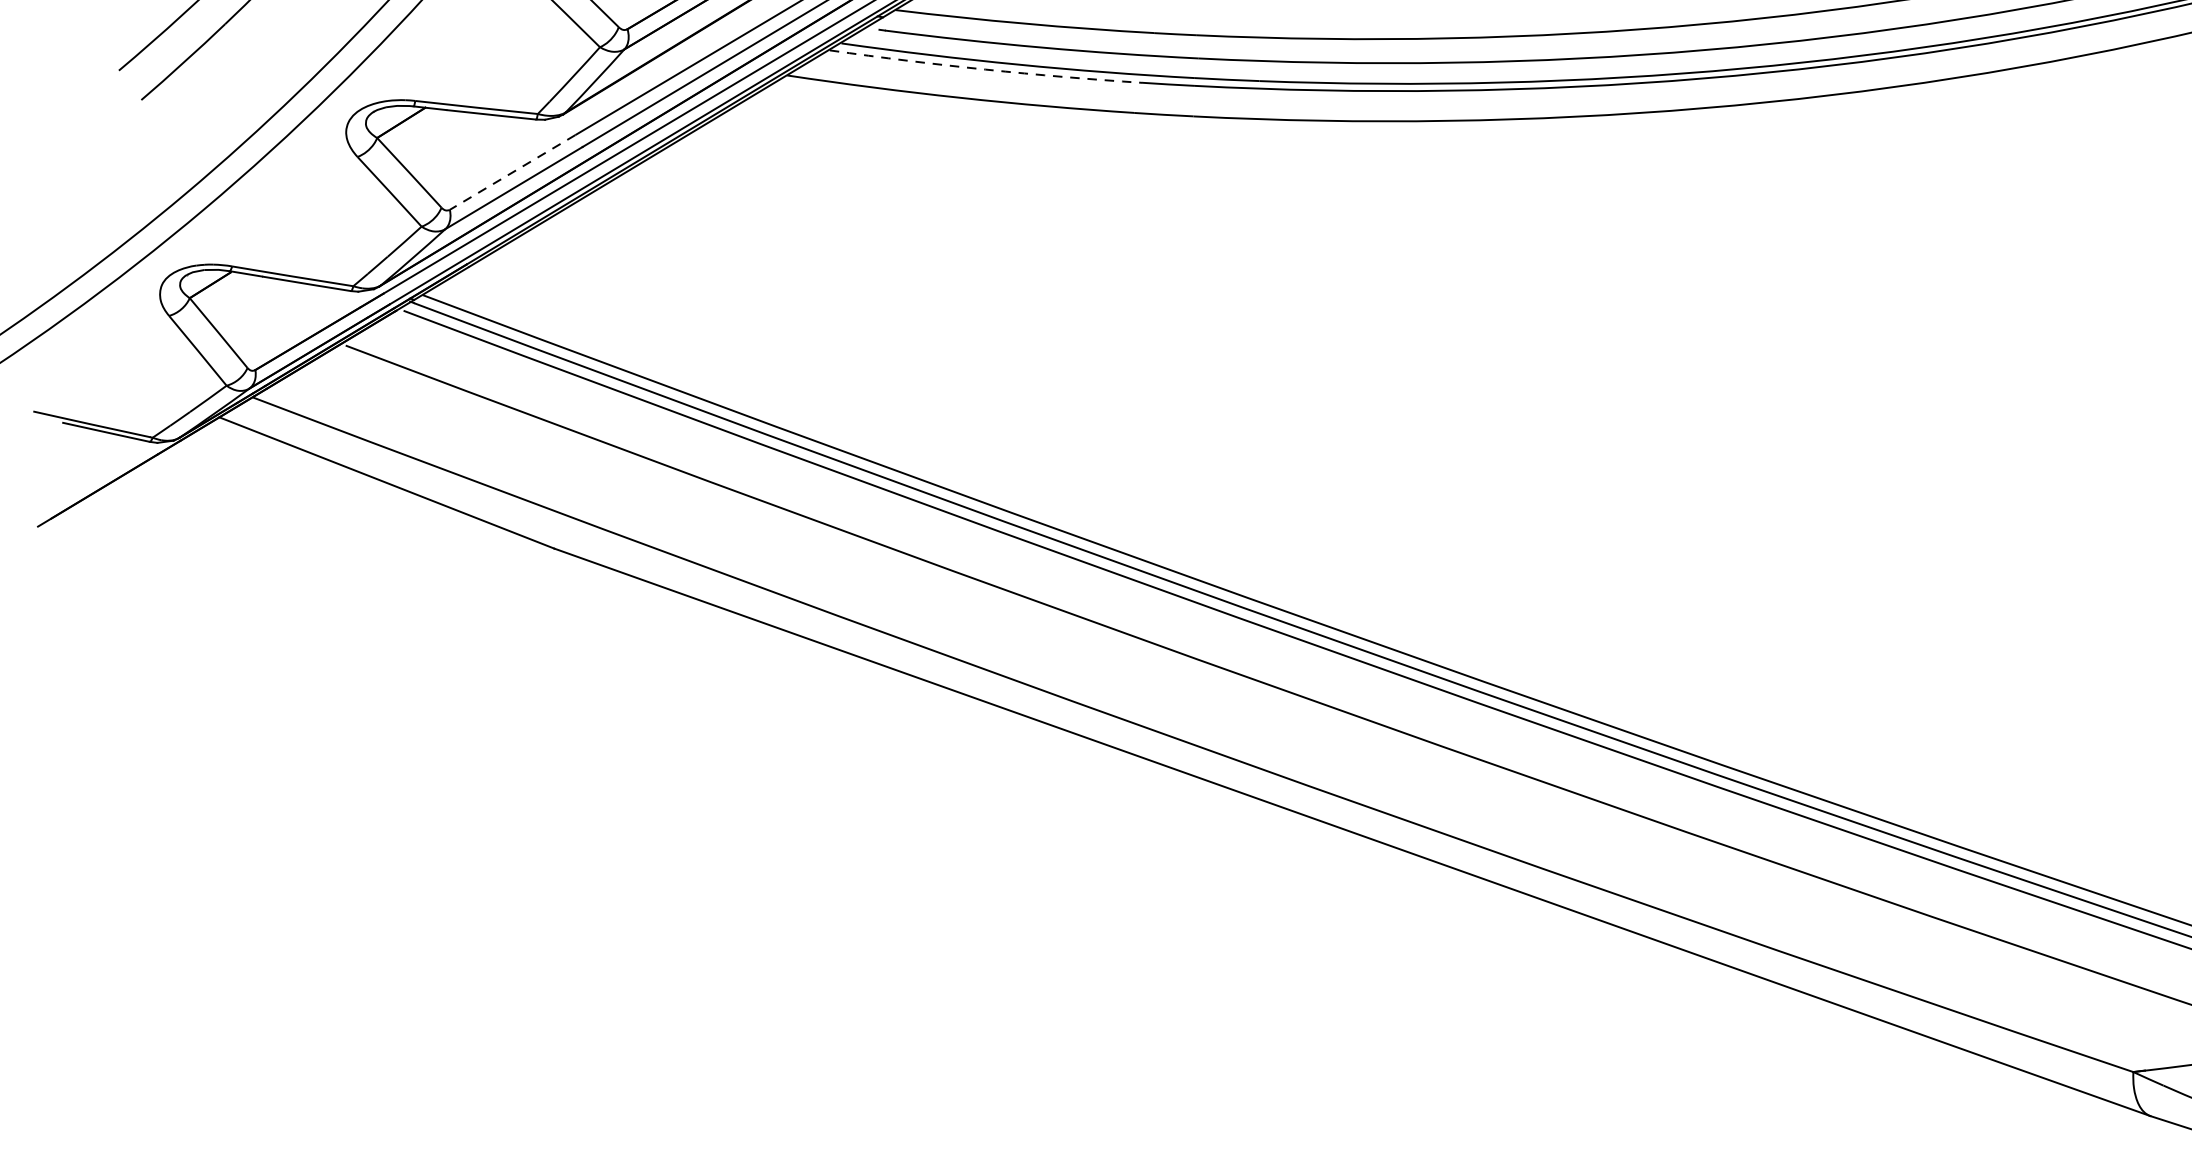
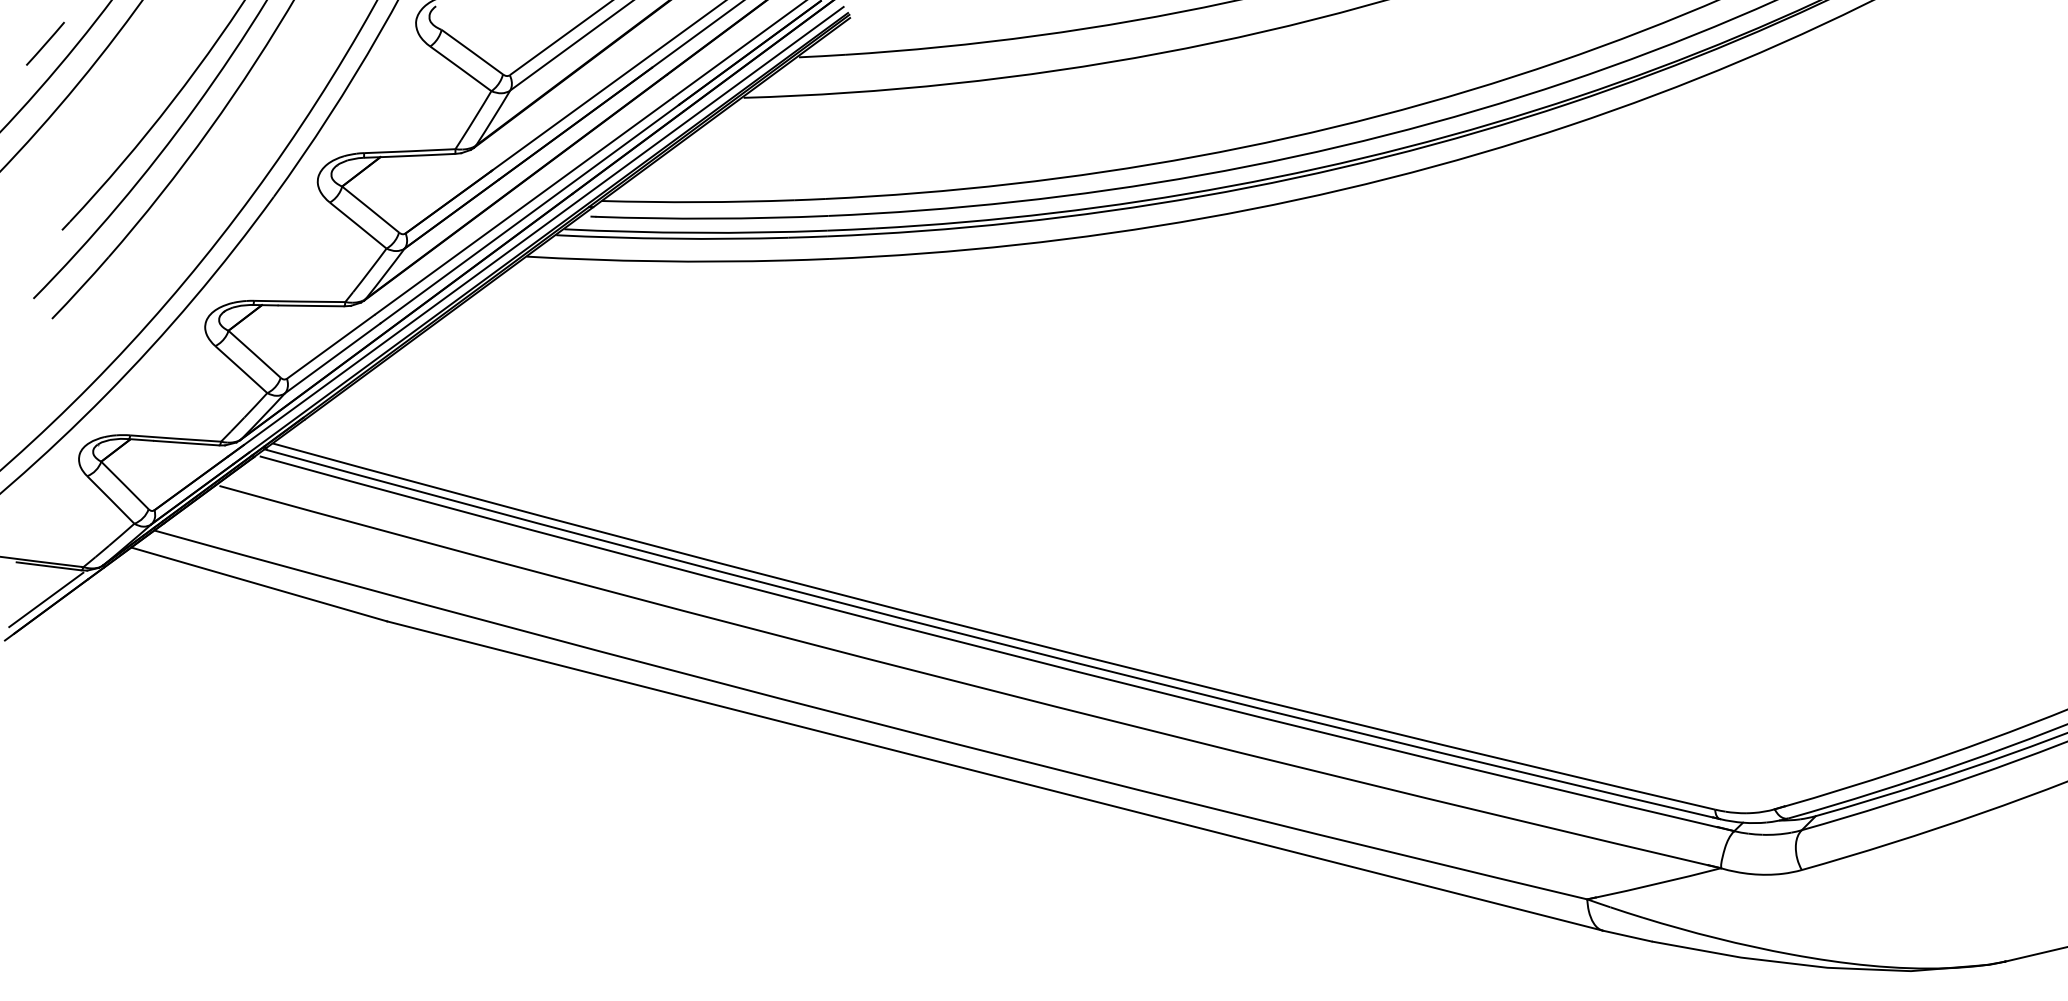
arc: (985, 69) -> (672, 238), dashed -> solid
line: (512, 173) -> (330, 347), dashed -> solid
line: (98, 476) -> (46, 599), added

